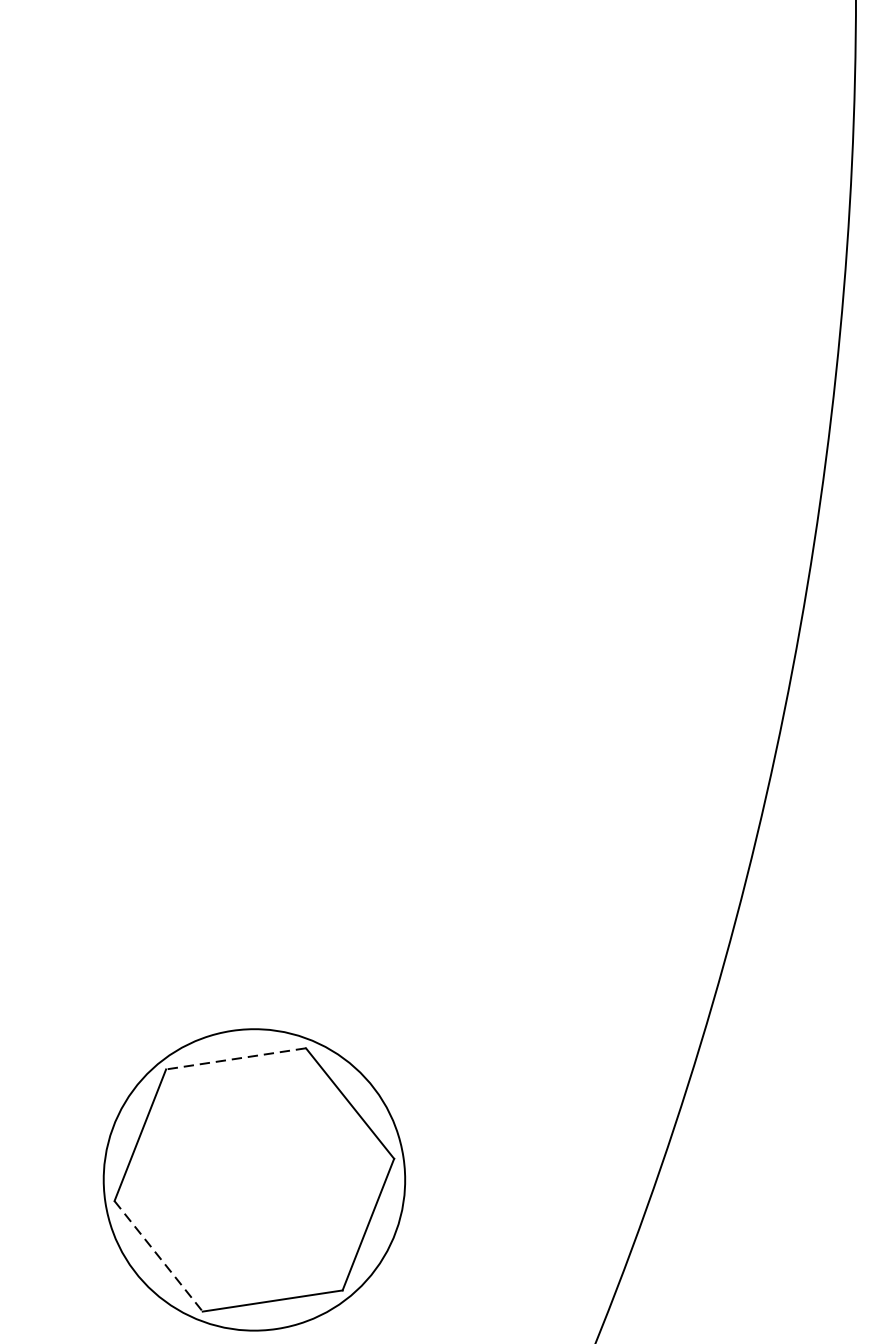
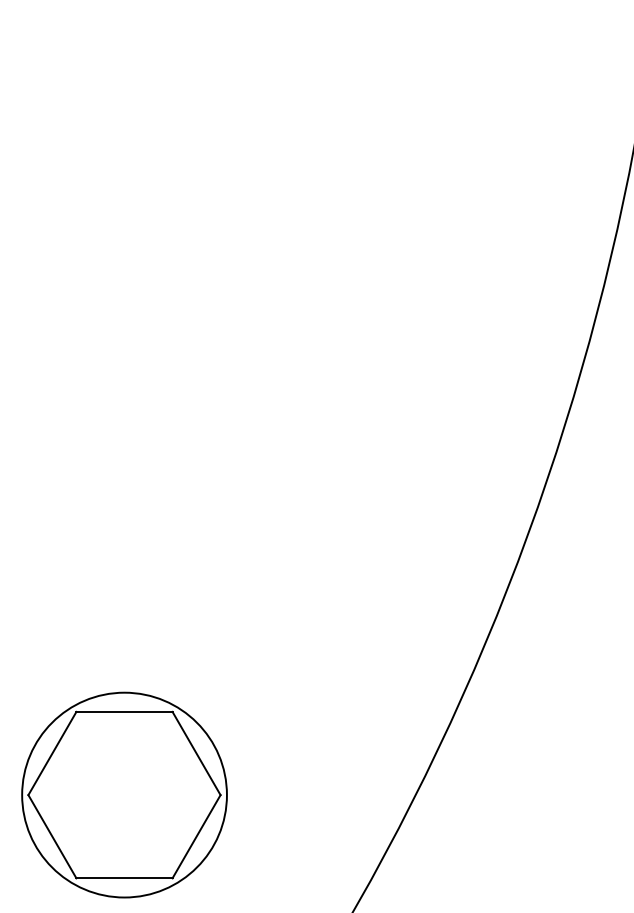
line: (235, 1058) -> (124, 711), dashed -> solid
line: (158, 1257) -> (52, 837), dashed -> solid

